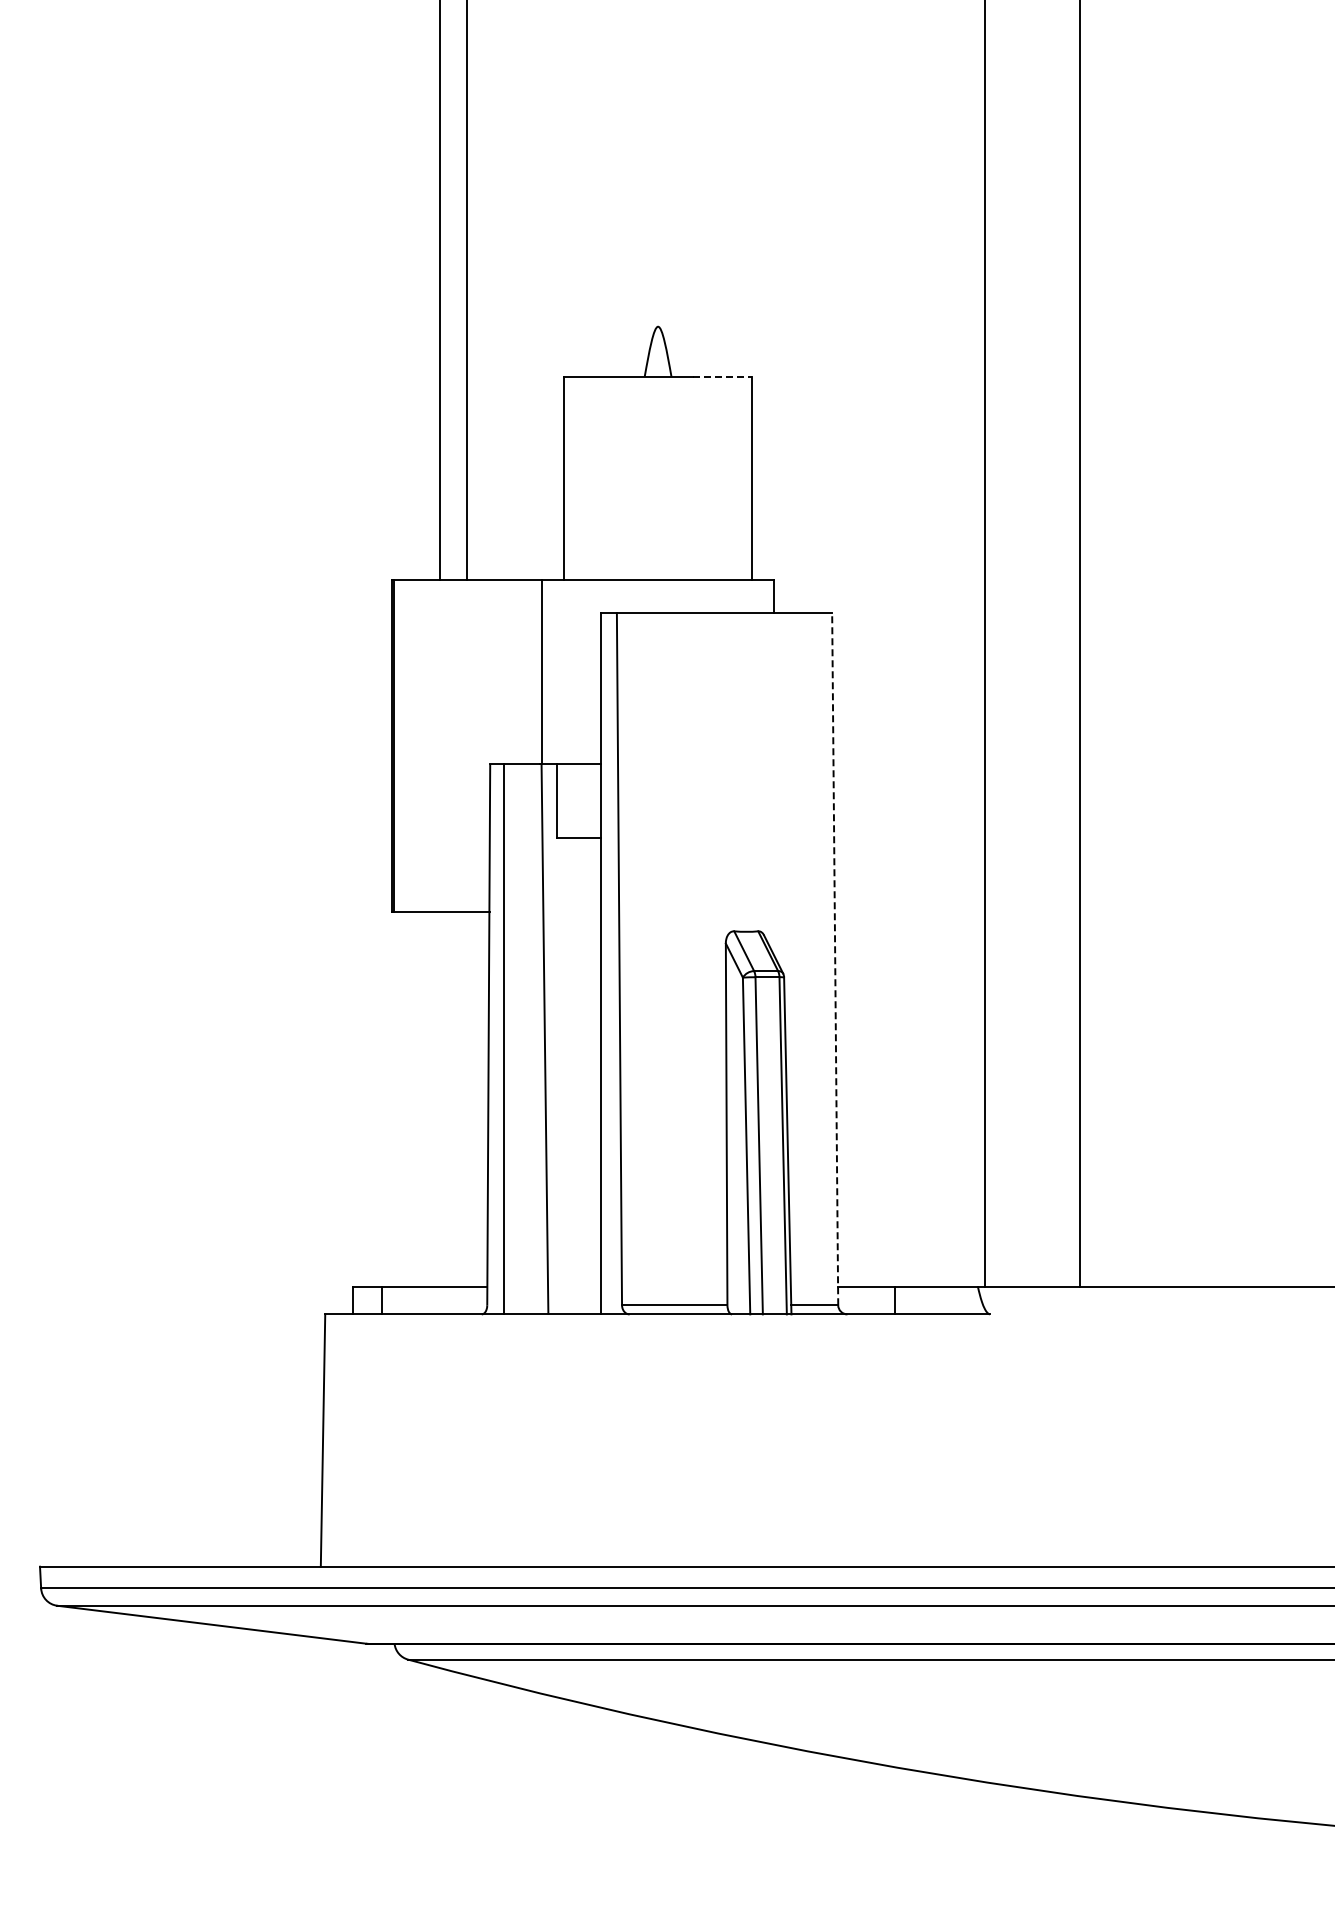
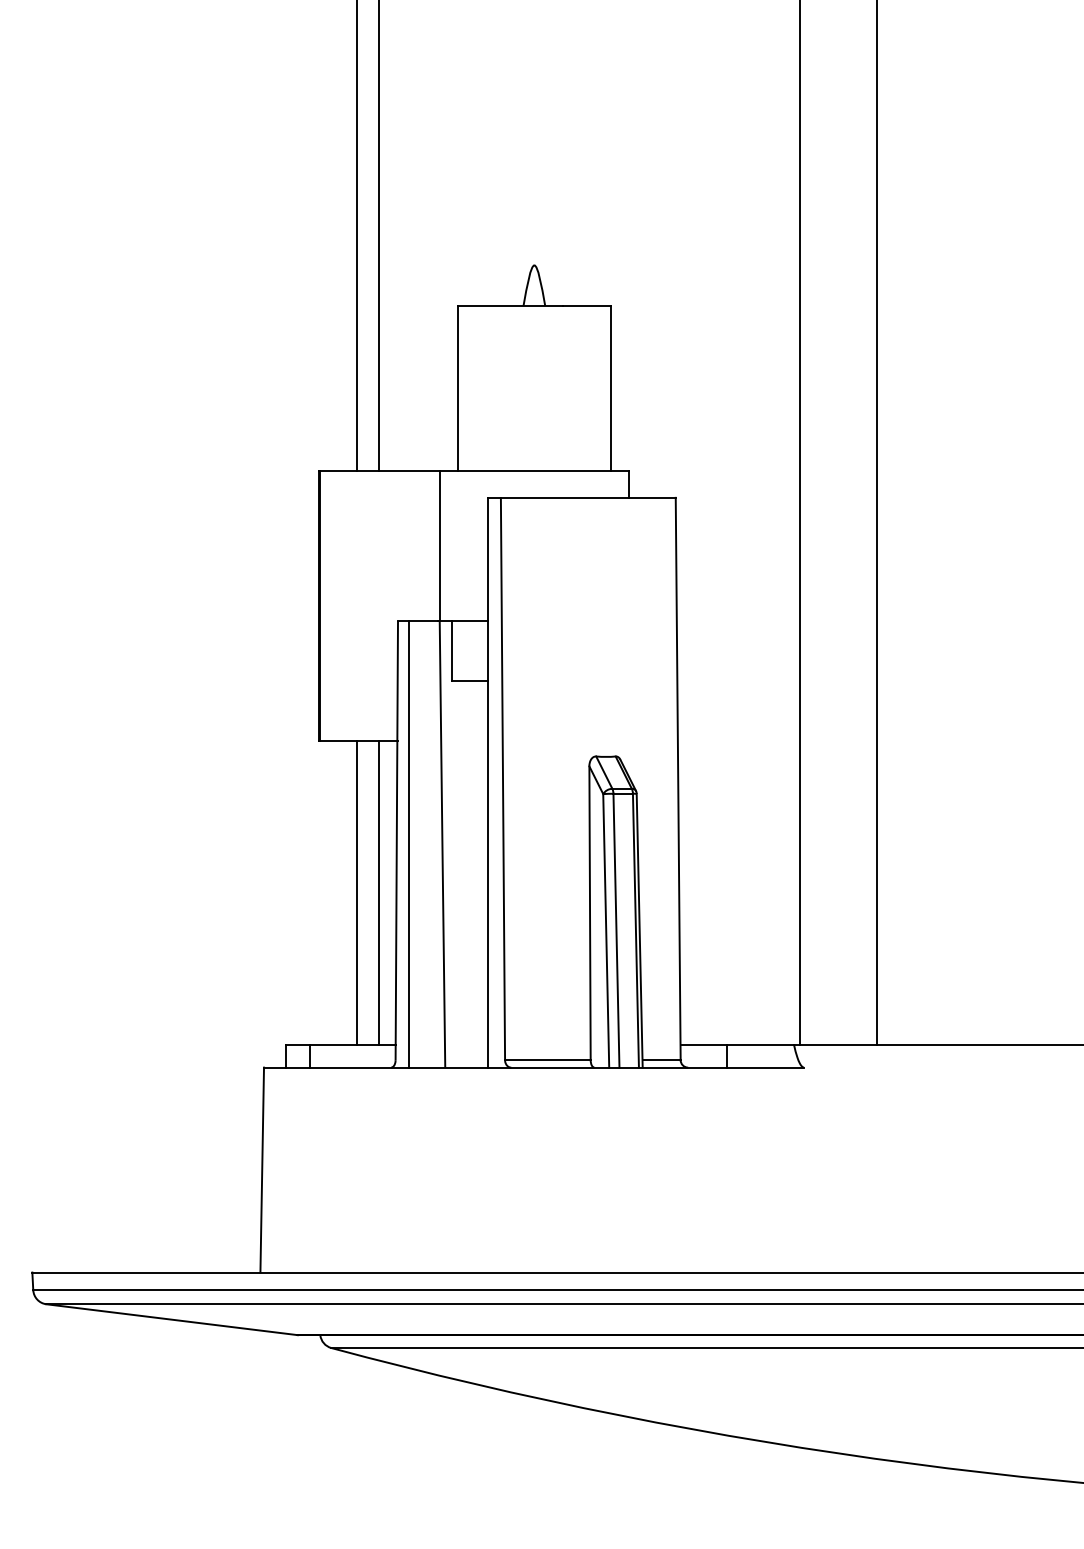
line: (723, 376) -> (587, 305), dashed -> solid
line: (835, 958) -> (678, 778), dashed -> solid
line: (439, 1098) -> (356, 892), added
line: (466, 1098) -> (378, 892), added

